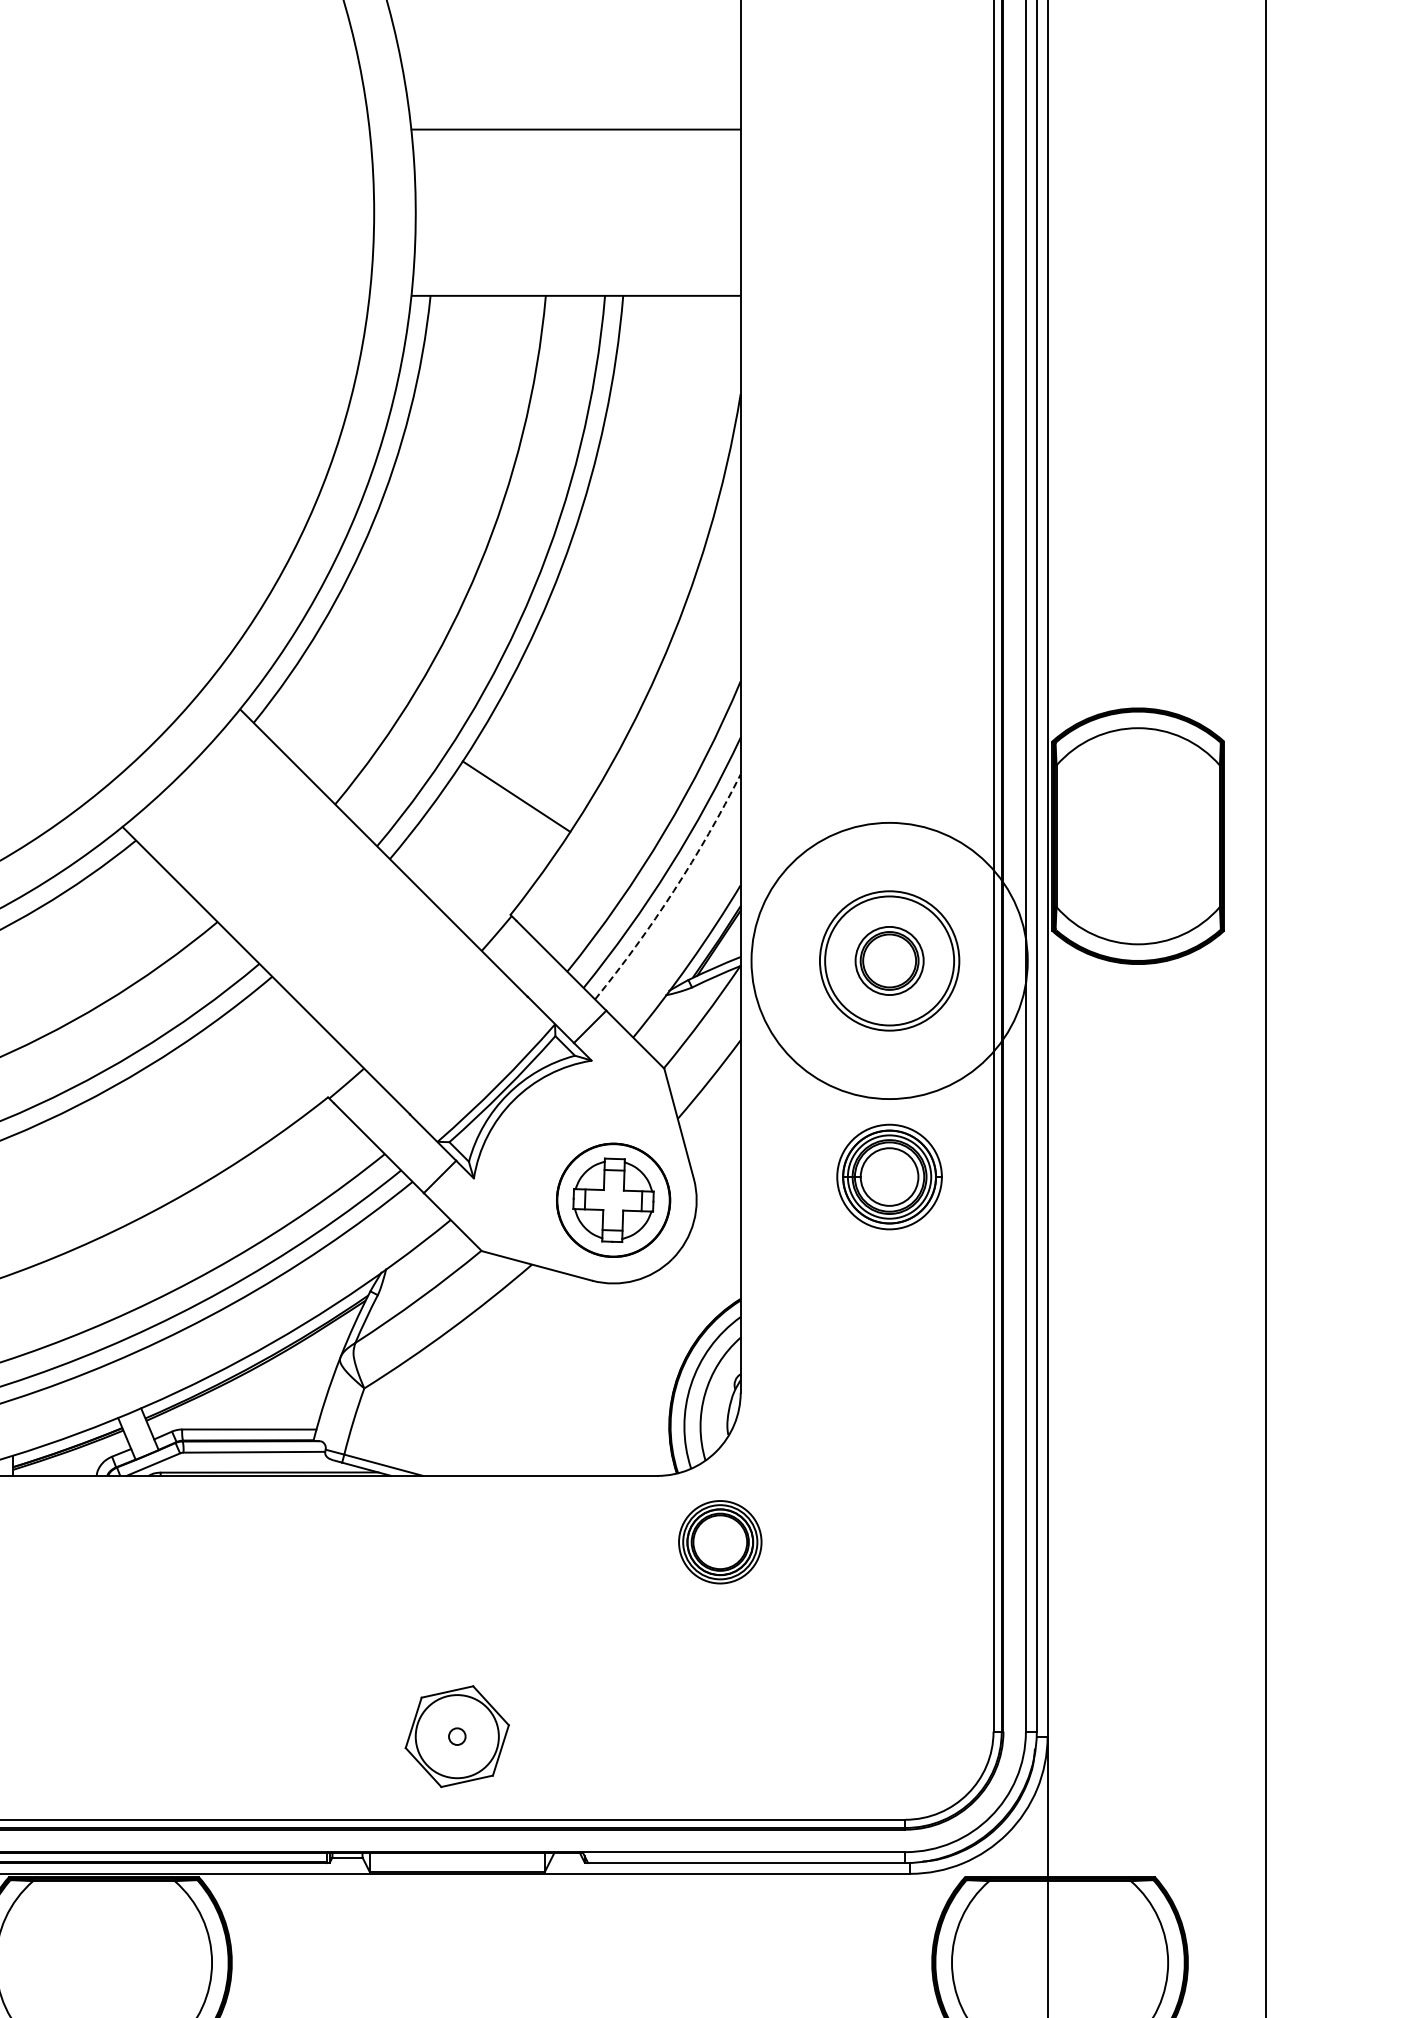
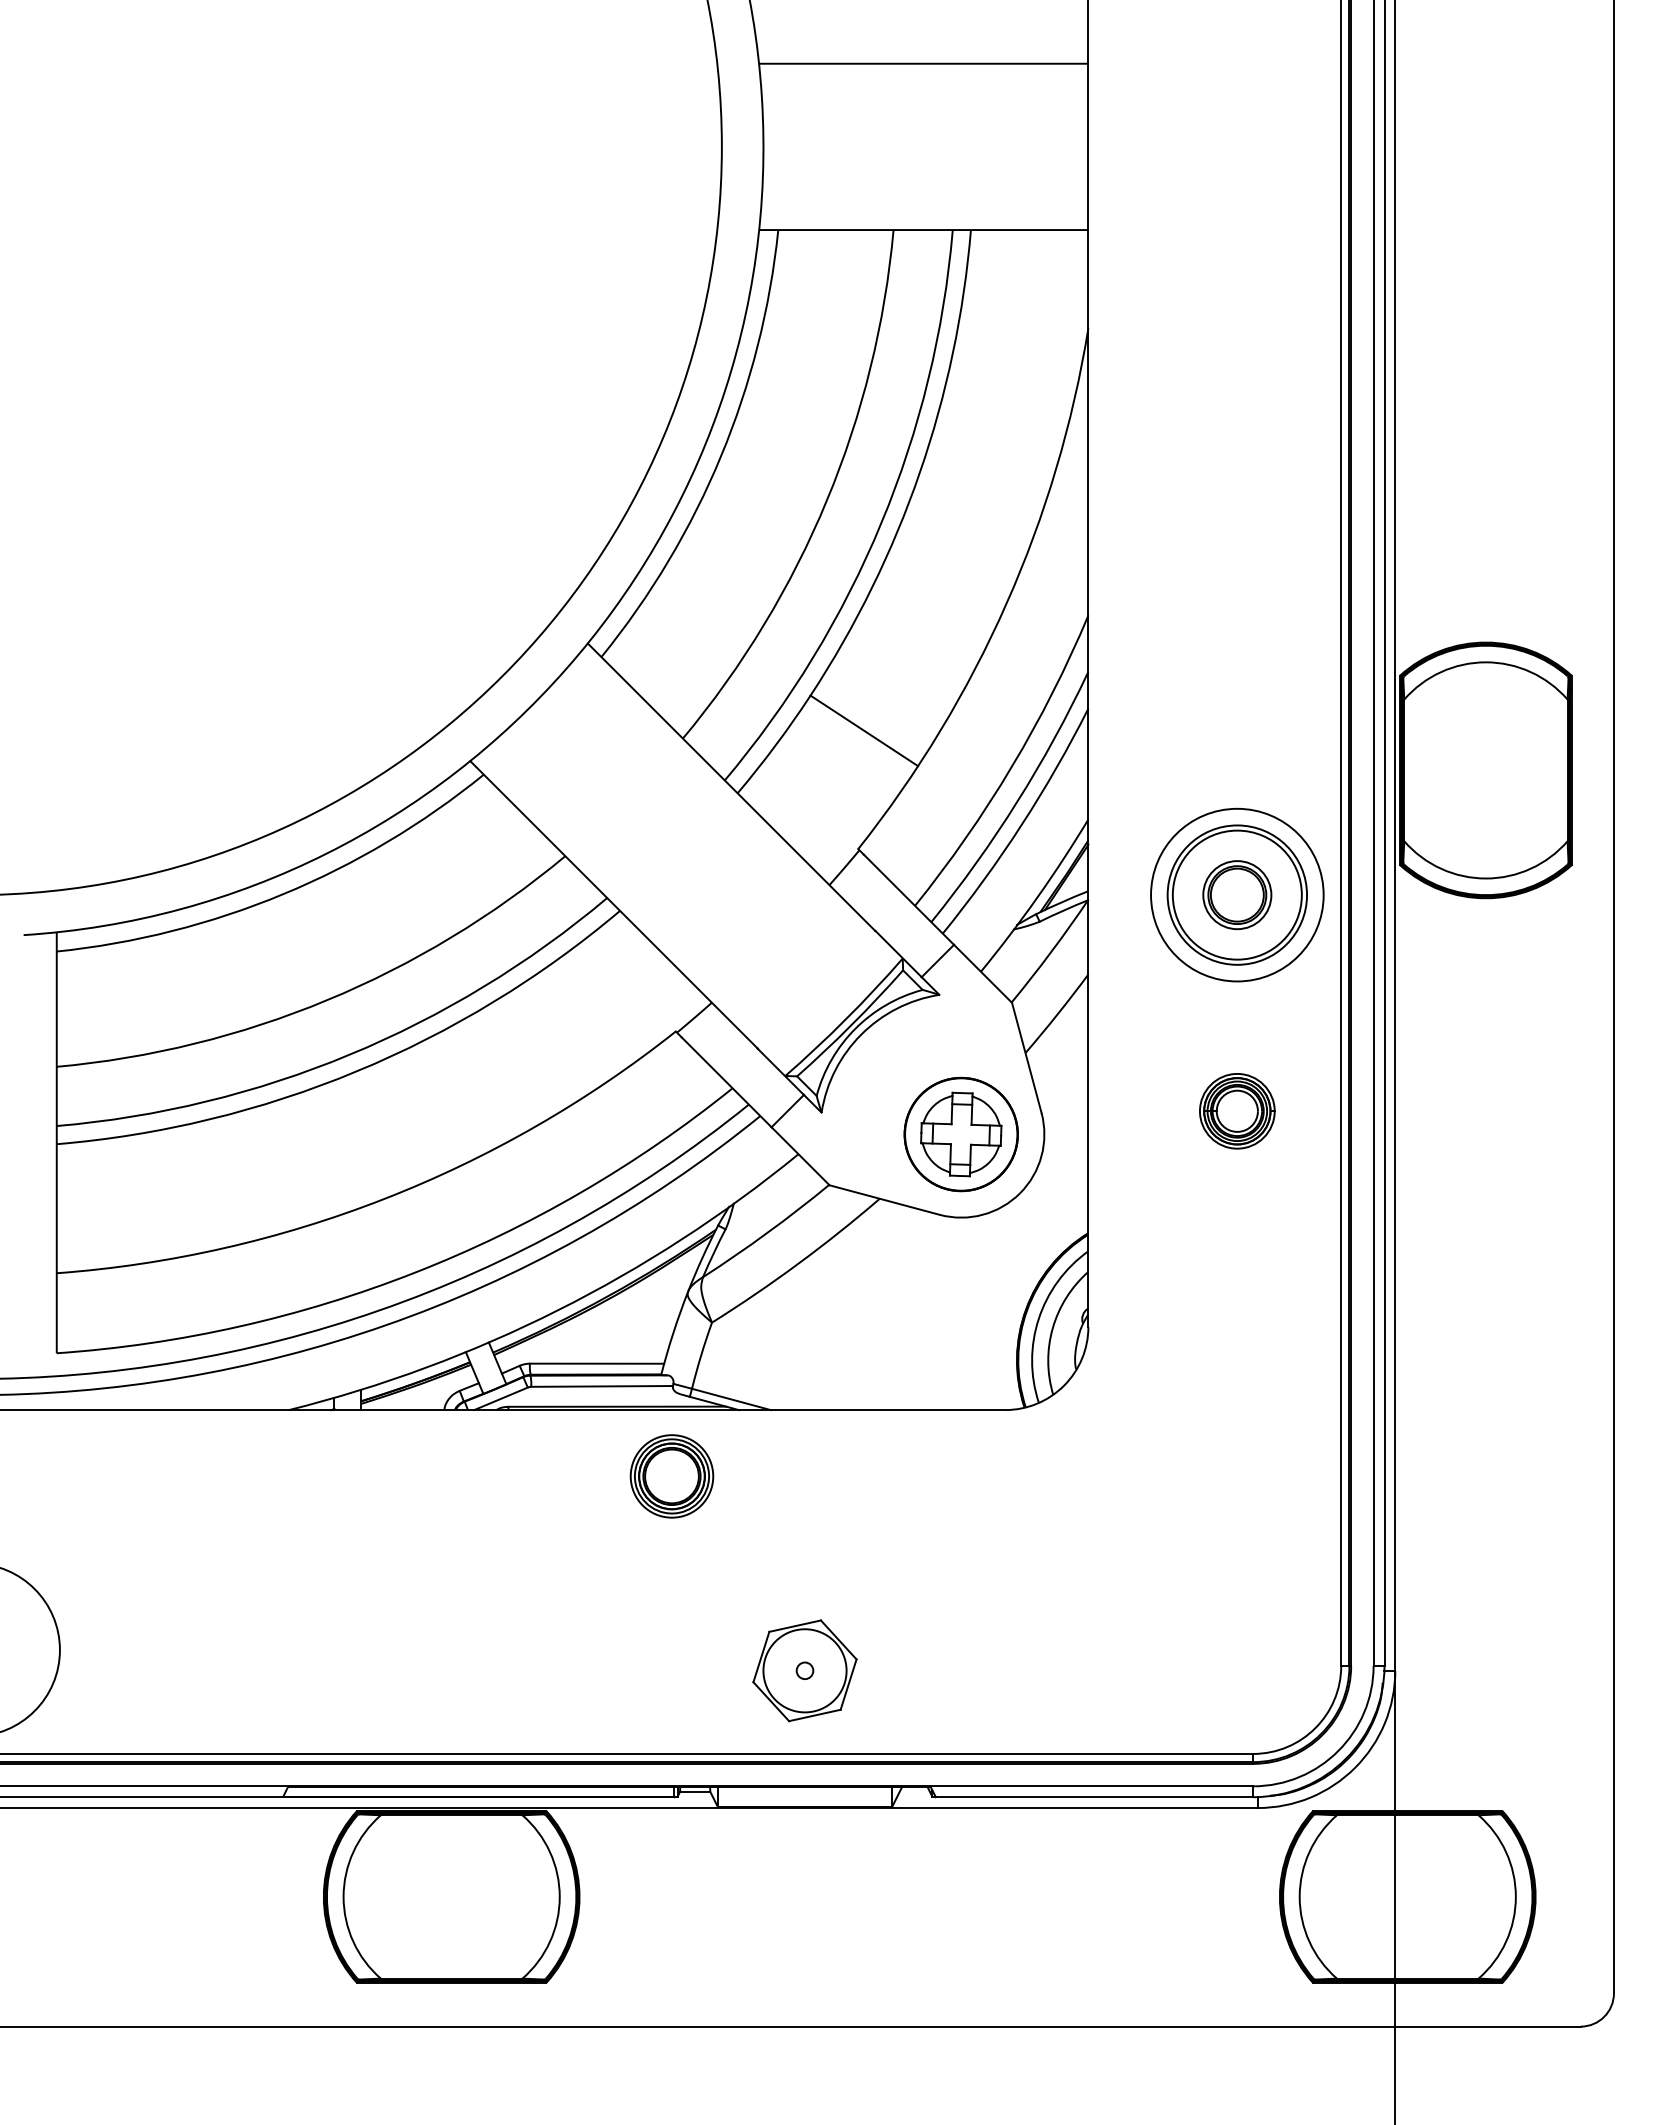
arc: (673, 891) -> (1021, 825), dashed -> solid
circle: (889, 960) -> (1237, 894), size x0.62
part: (889, 1177) -> (1237, 1111), size x0.71
part: (719, 1542) -> (671, 1476), moved

